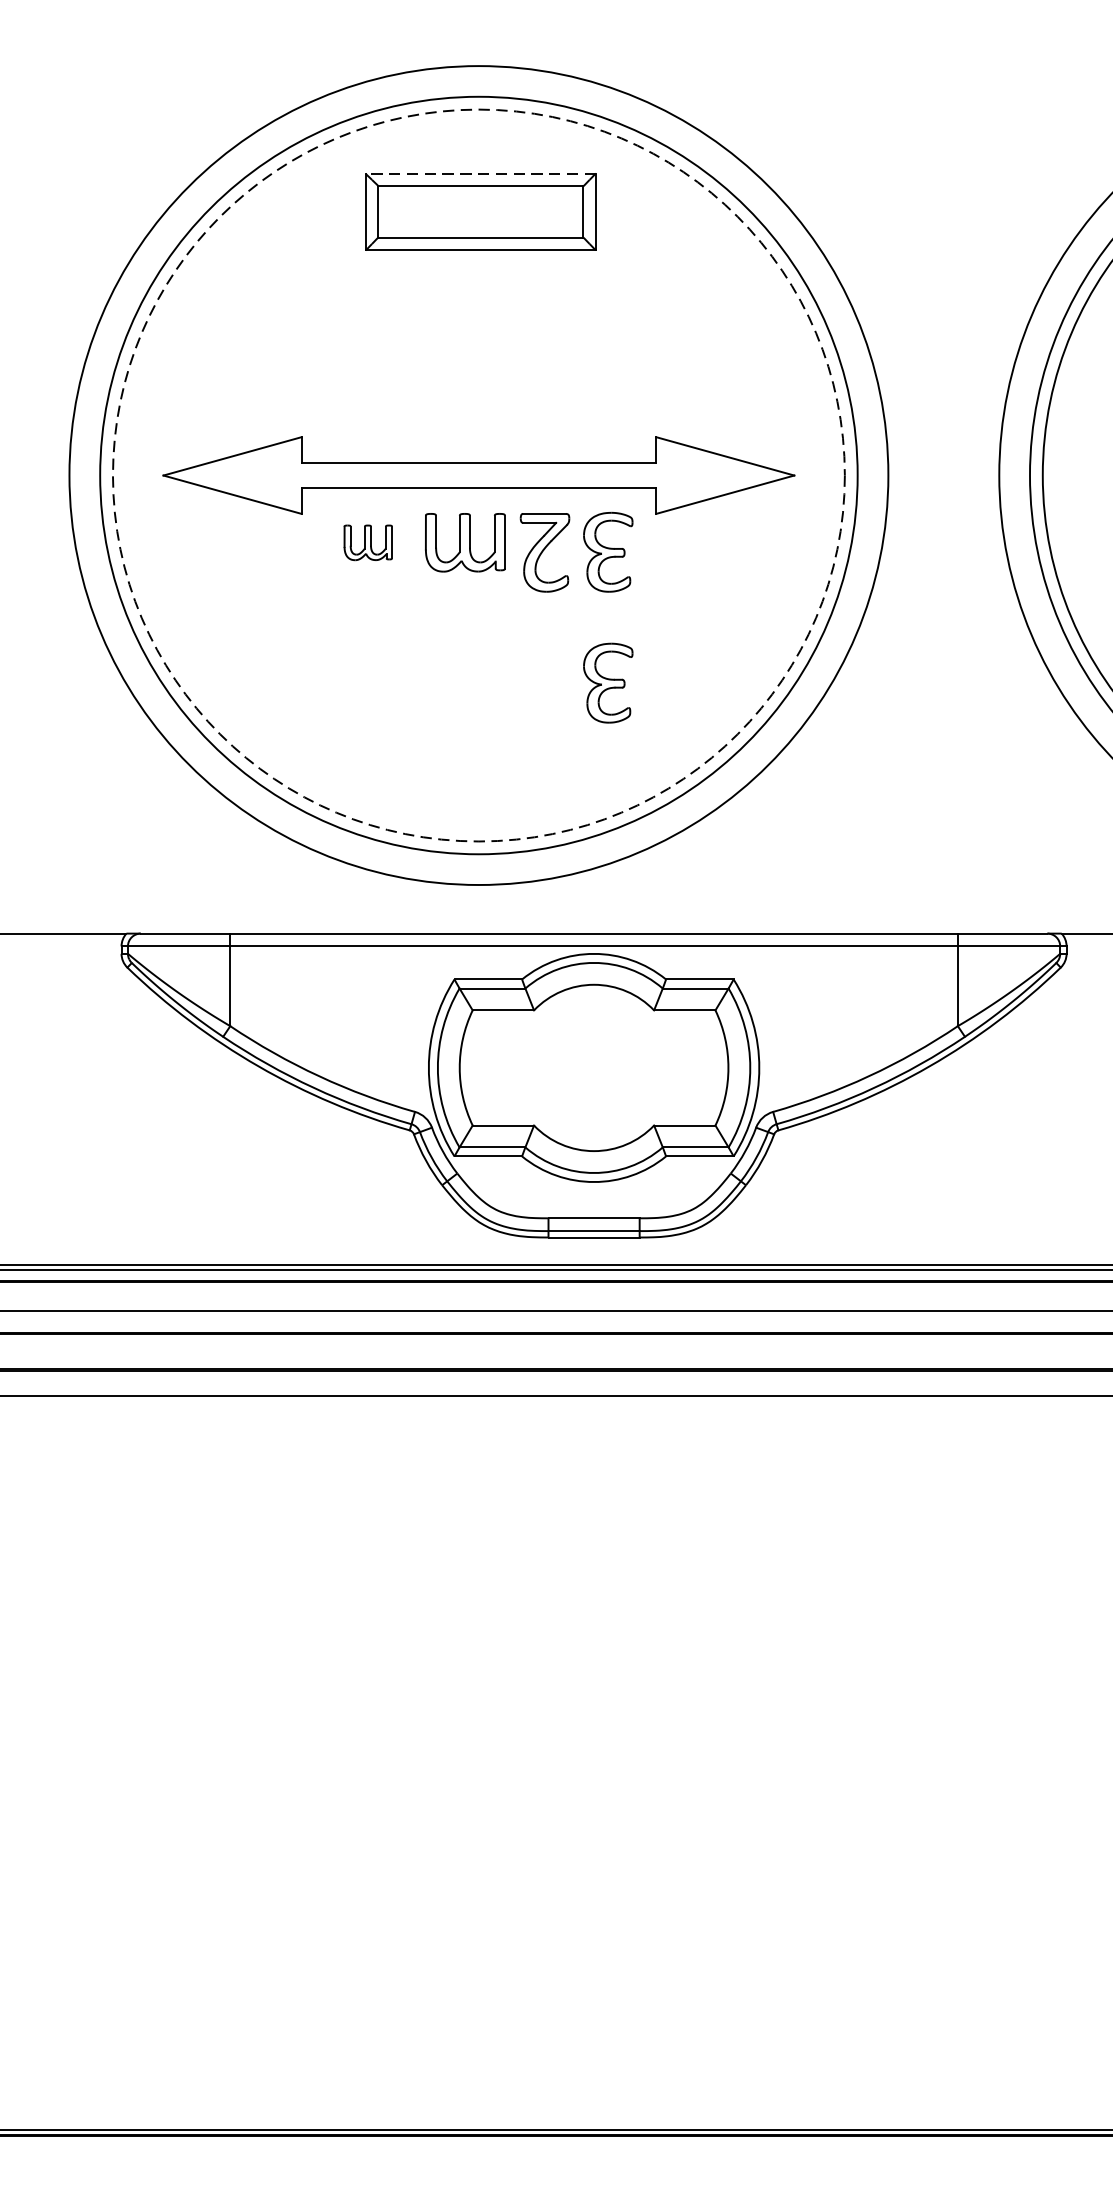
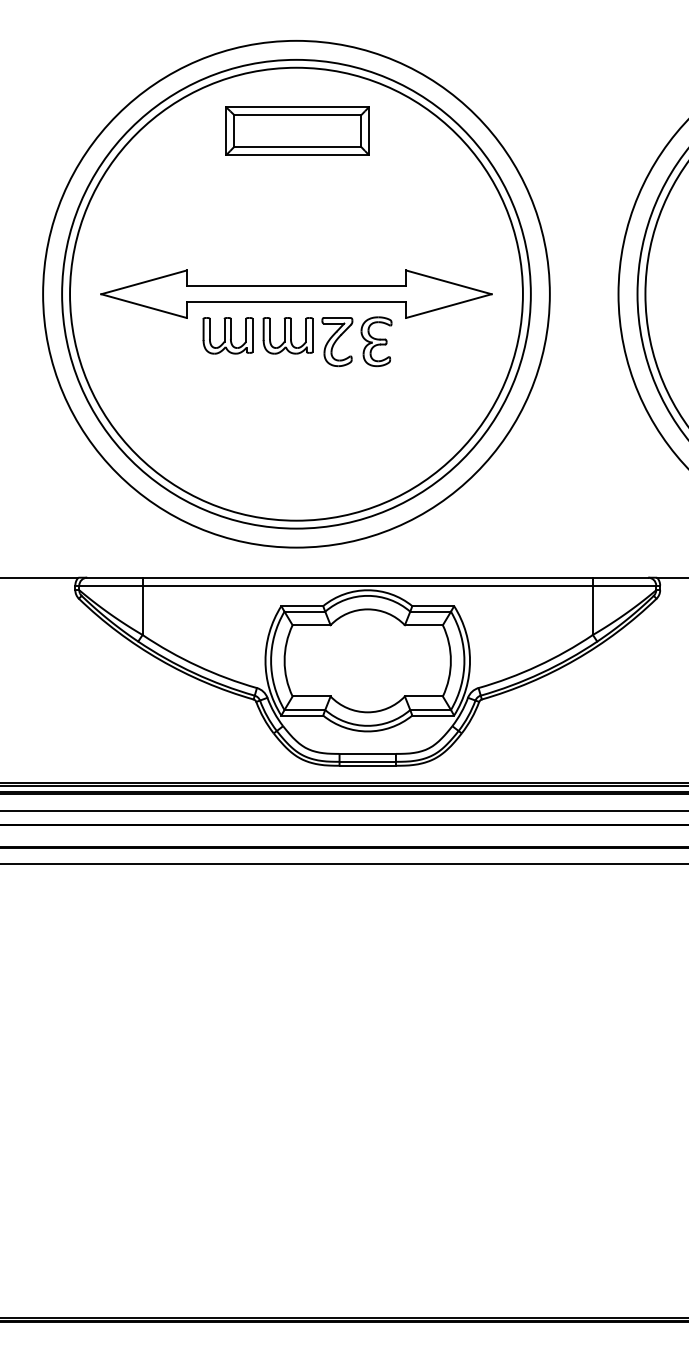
line: (480, 173) -> (297, 107), dashed -> solid
circle: (478, 474) -> (296, 293), dashed -> solid
part: (367, 542) -> (227, 335), size x1.67
part: (608, 682) -> (376, 422), removed

